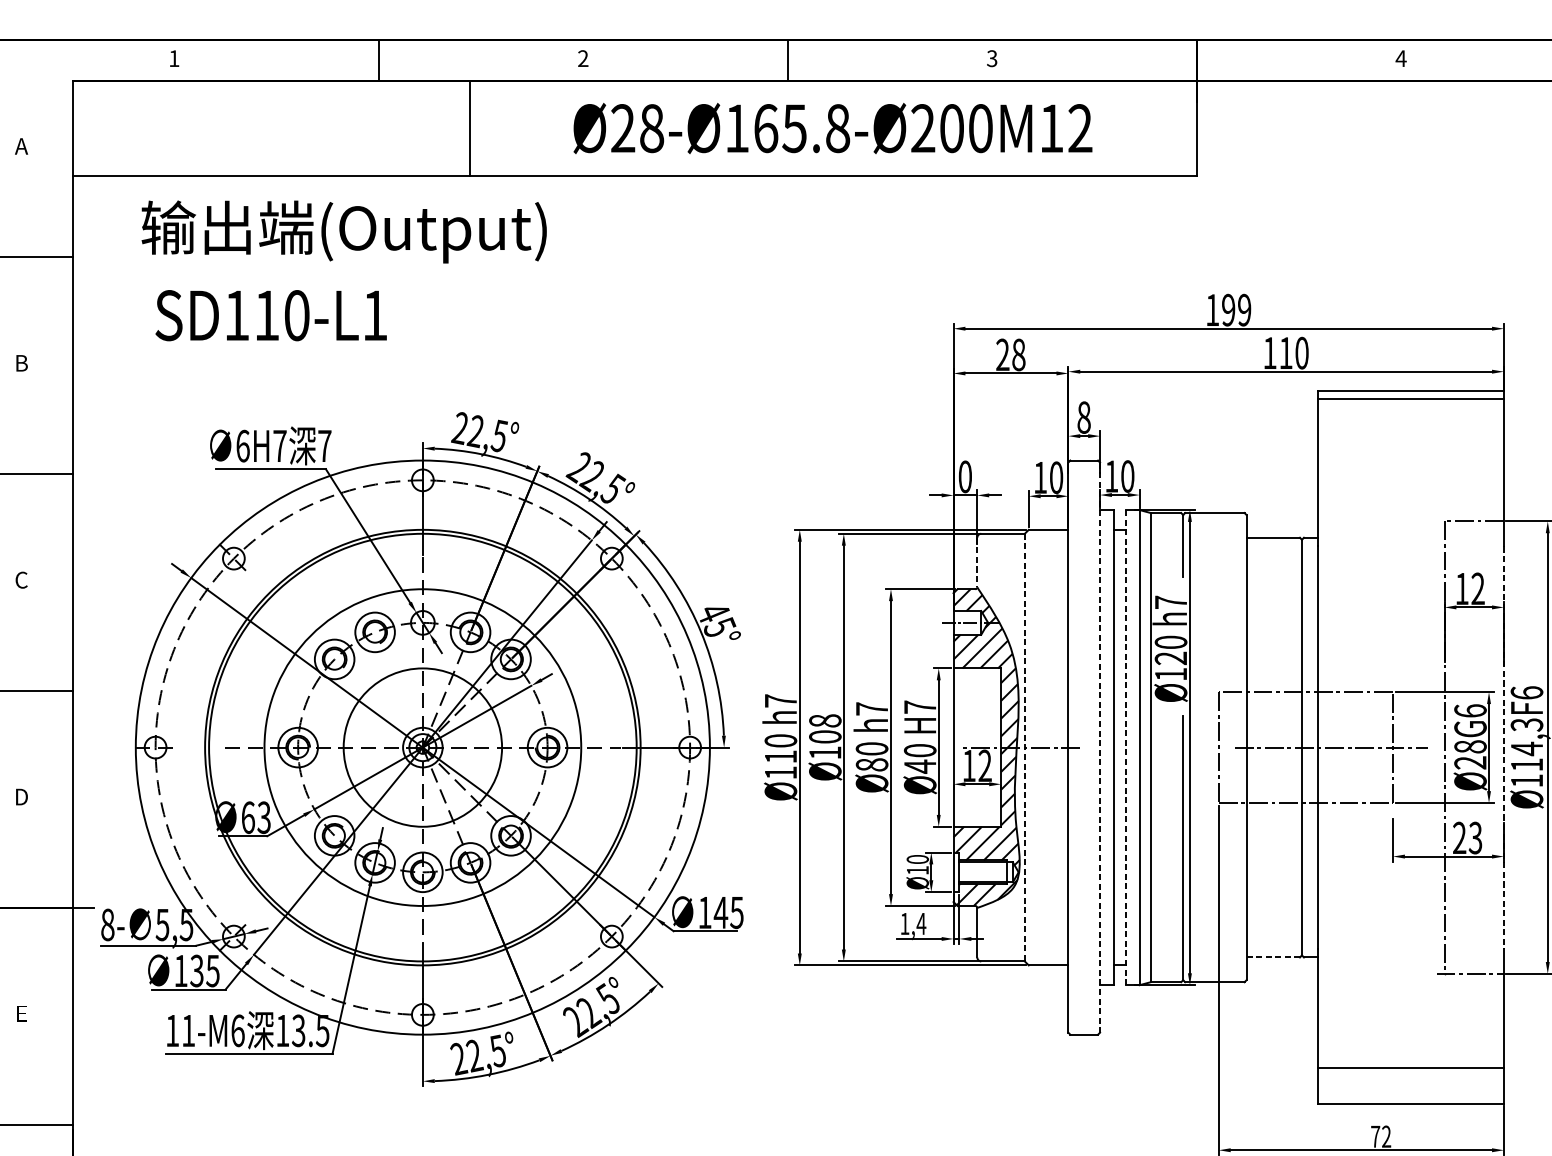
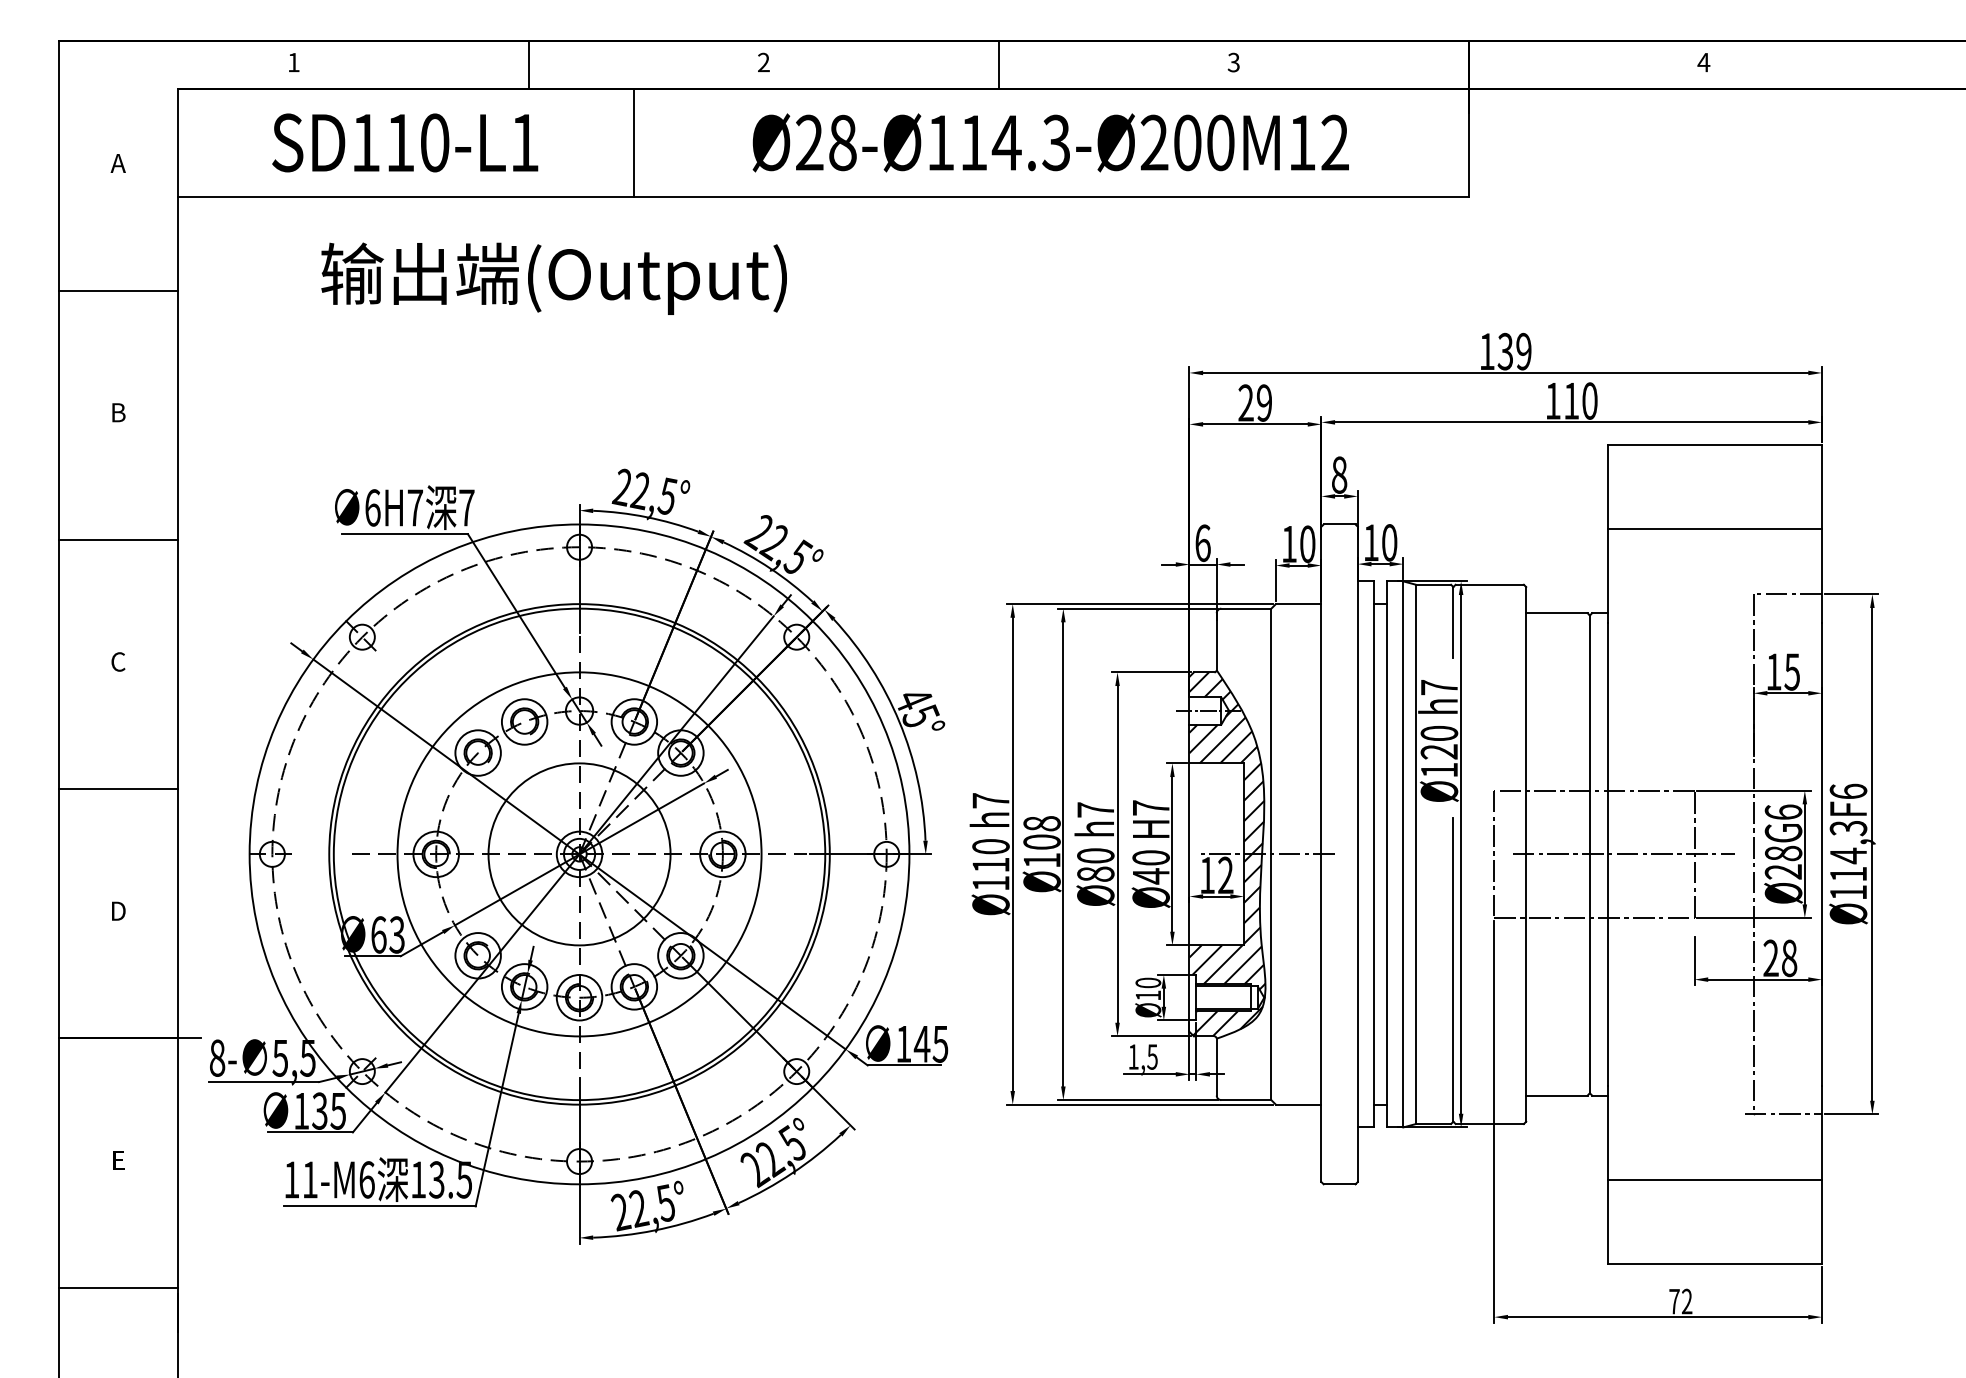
text: (802, 128) -> (1015, 142), 165.8- -> 114.3-
text: (343, 231) -> (553, 278), moved
text: (1228, 310) -> (1505, 351), 199 -> 139
text: (271, 315) -> (405, 142), moved
text: (1018, 354) -> (1264, 402), 28 -> 29
line: (1410, 398) -> (1714, 528), moved
text: (964, 476) -> (1202, 542), 0 -> 6
line: (977, 563) -> (1216, 642), dashed -> solid
text: (1477, 588) -> (1791, 671), 12 -> 15
line: (1125, 746) -> (1387, 853), dashed -> solid
line: (1024, 747) -> (1271, 854), dashed -> solid
line: (1099, 747) -> (1357, 854), dashed -> solid
line: (1503, 747) -> (1821, 854), dashed -> solid
text: (1475, 837) -> (1789, 957), 23 -> 28
text: (921, 923) -> (1152, 1056), 1,4 -> 1,5
line: (1272, 957) -> (1556, 1095), dashed -> solid
line: (1410, 1068) -> (1714, 1180), moved

